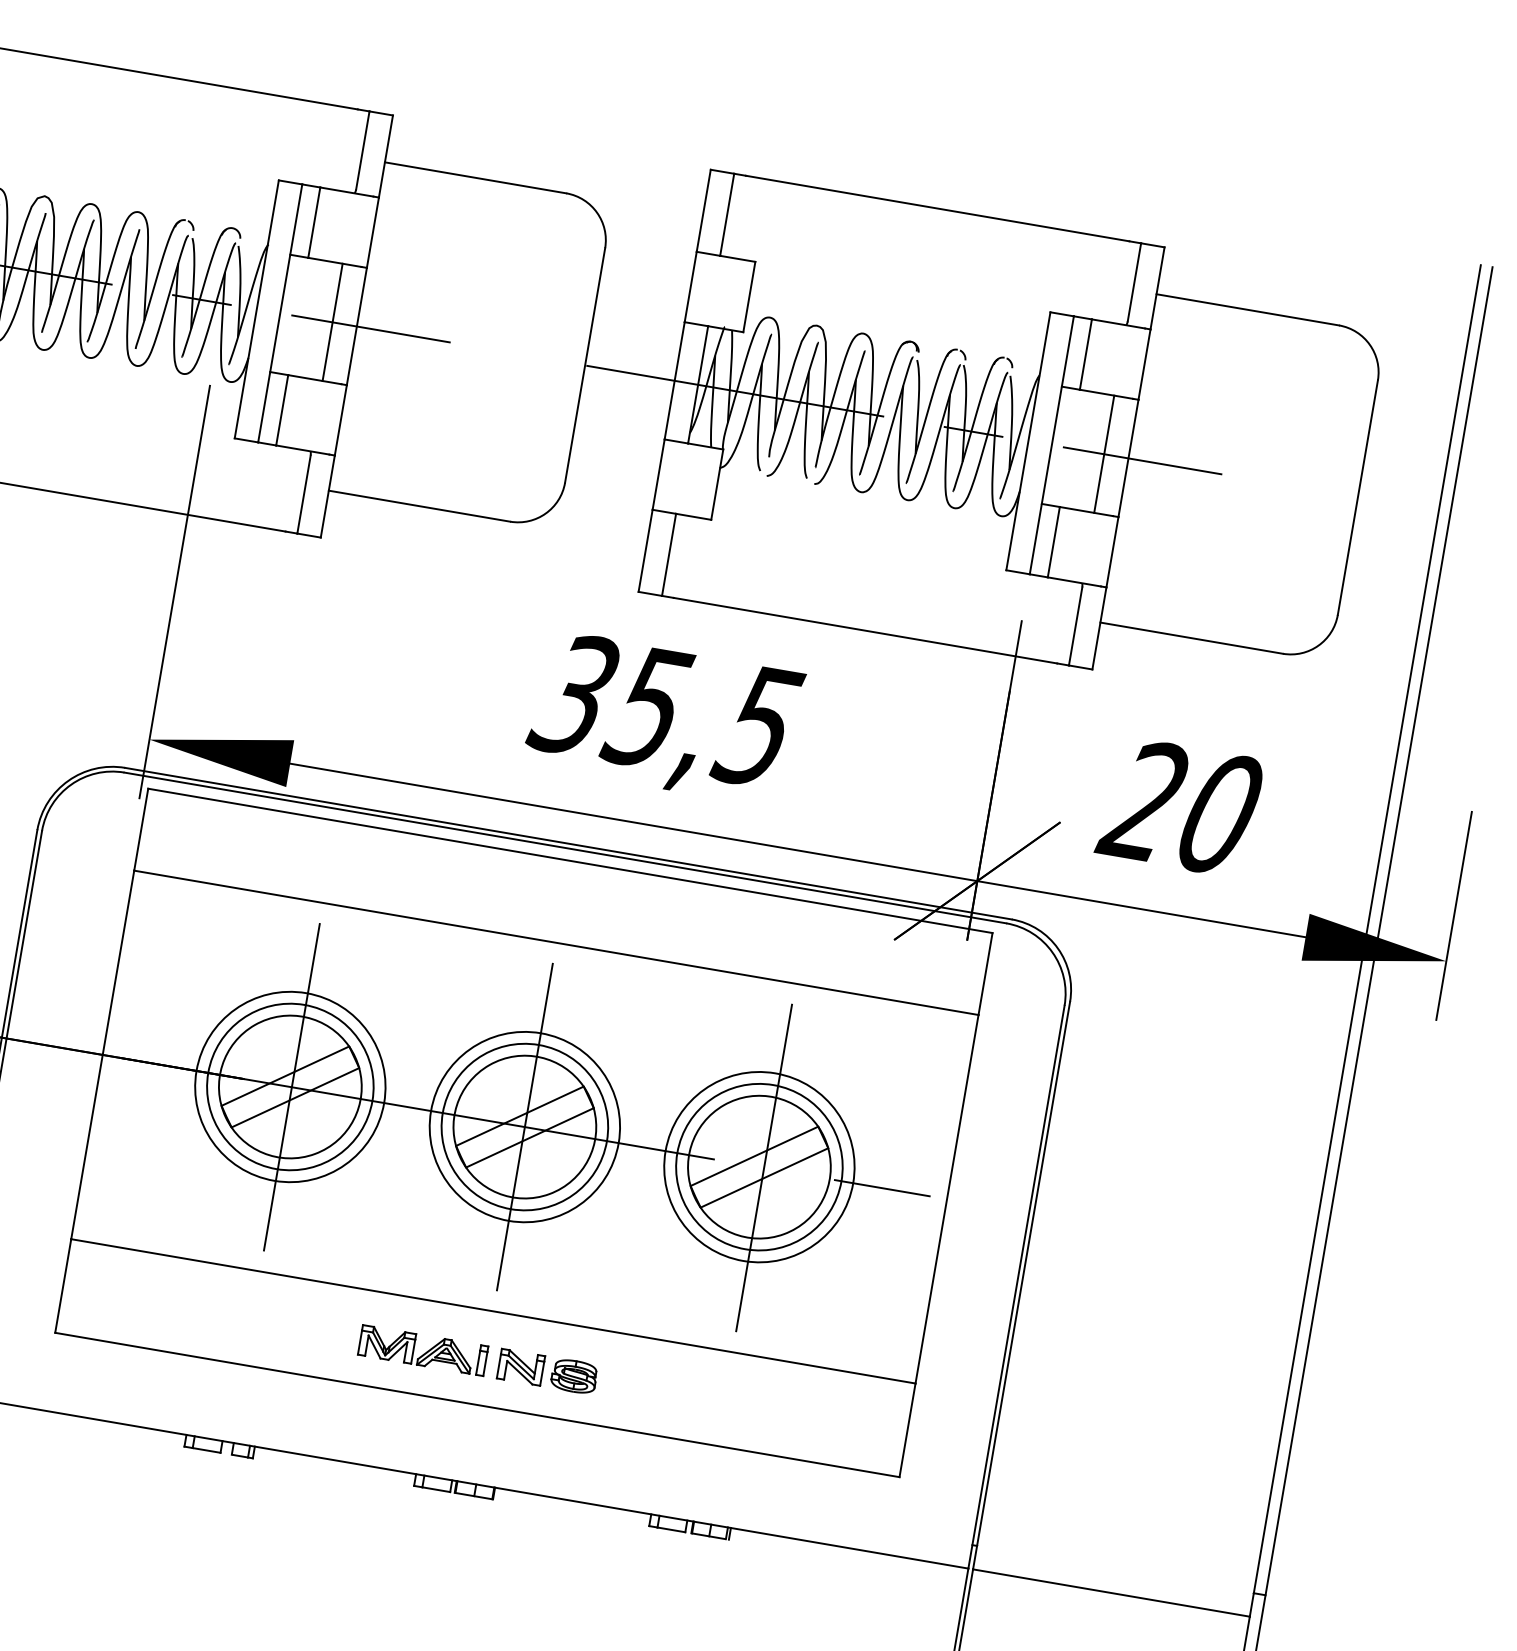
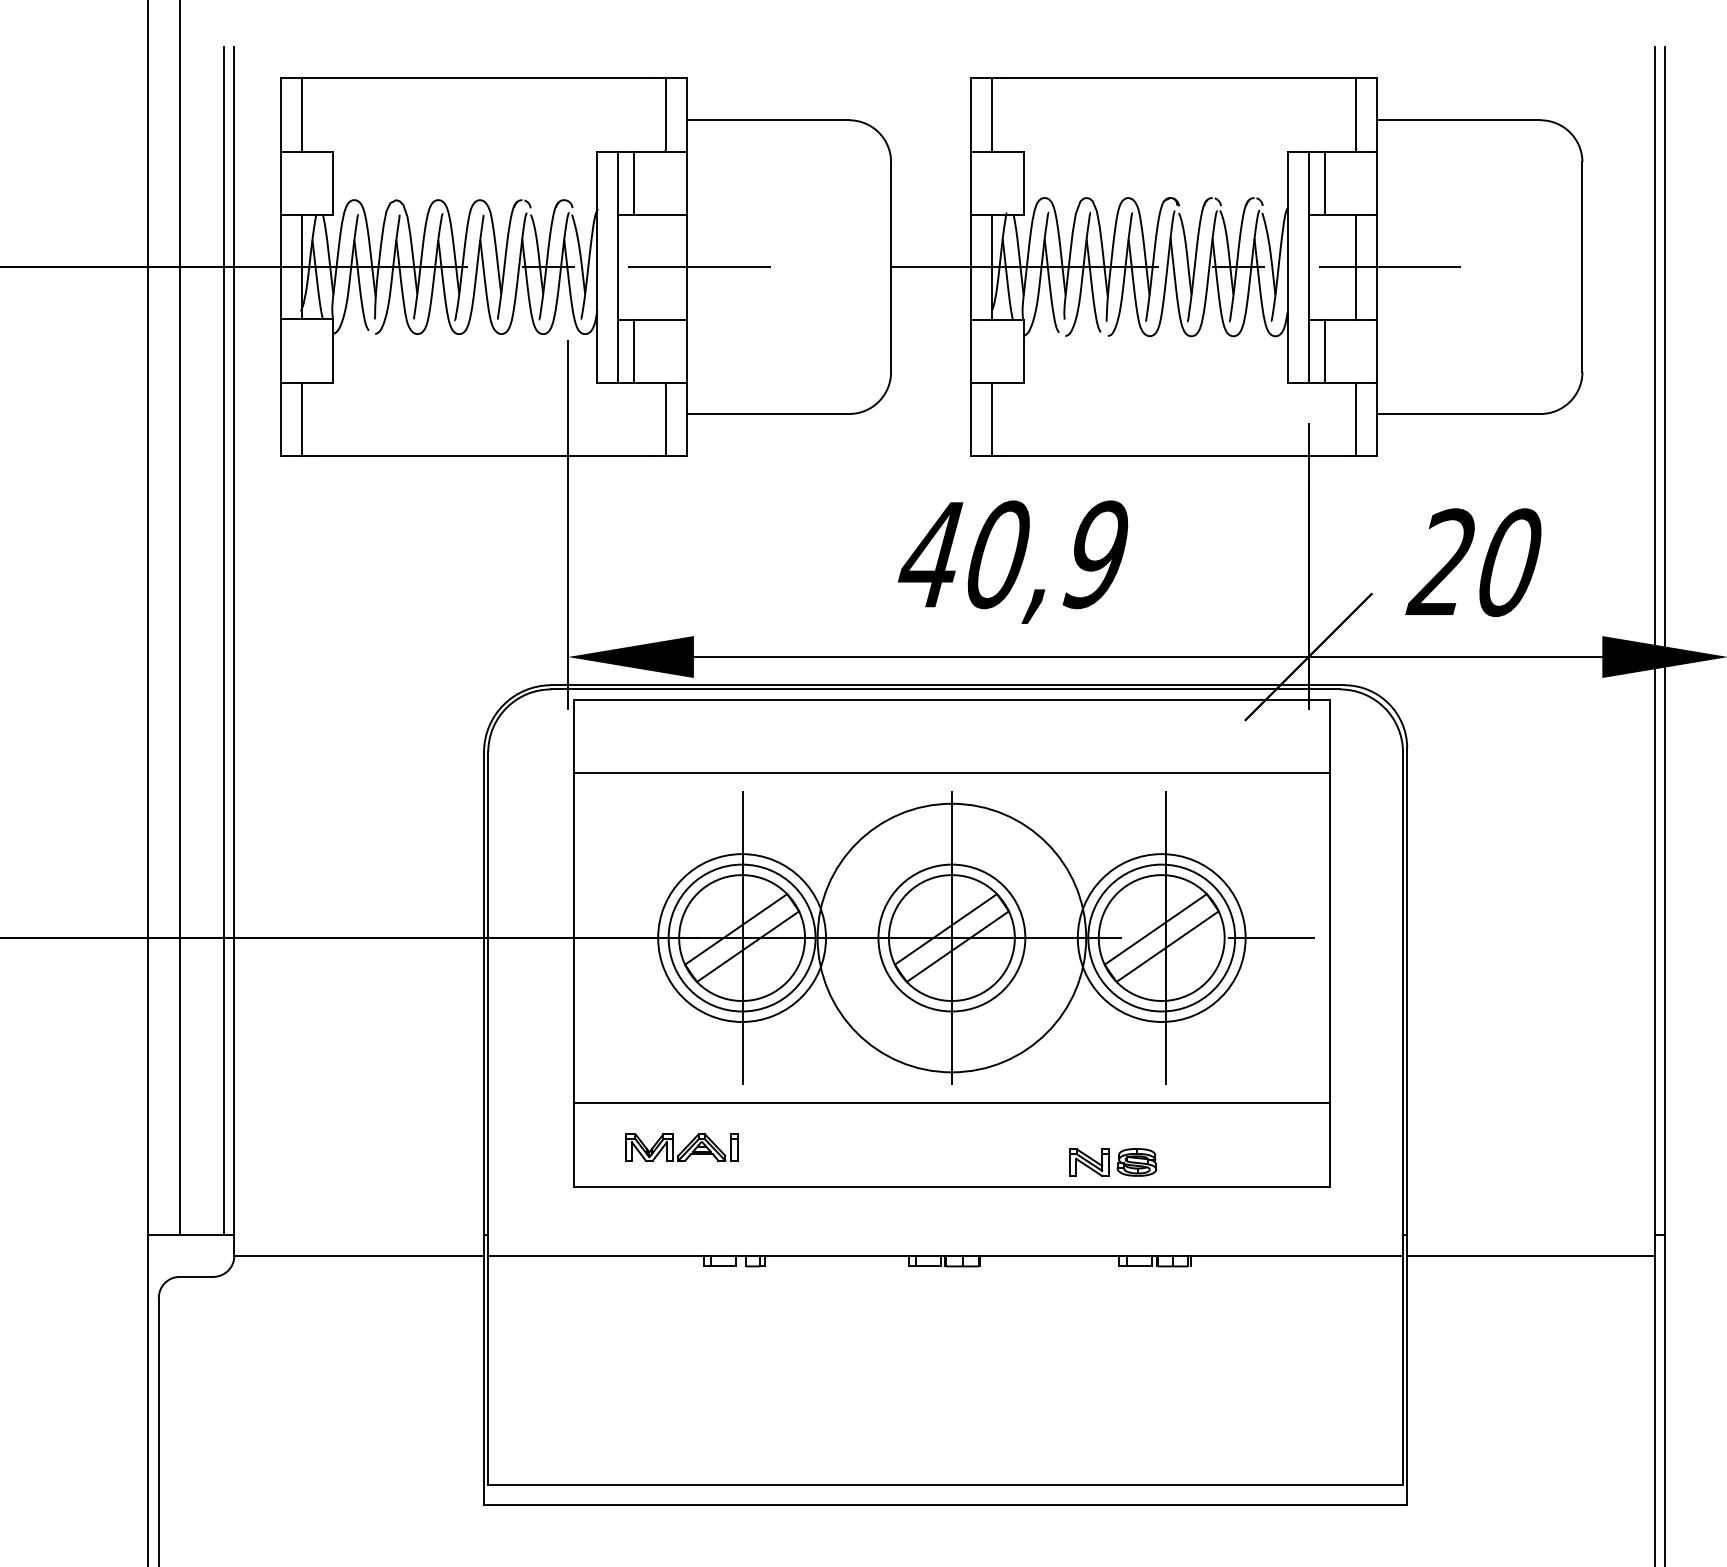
line: (333, 321) -> (665, 266), removed
text: (664, 709) -> (1011, 554), 35,5 -> 40,9
circle: (524, 1126) -> (951, 937), size x1.6
part: (422, 1350) -> (681, 1147), moved
part: (548, 1372) -> (1113, 1162), moved

